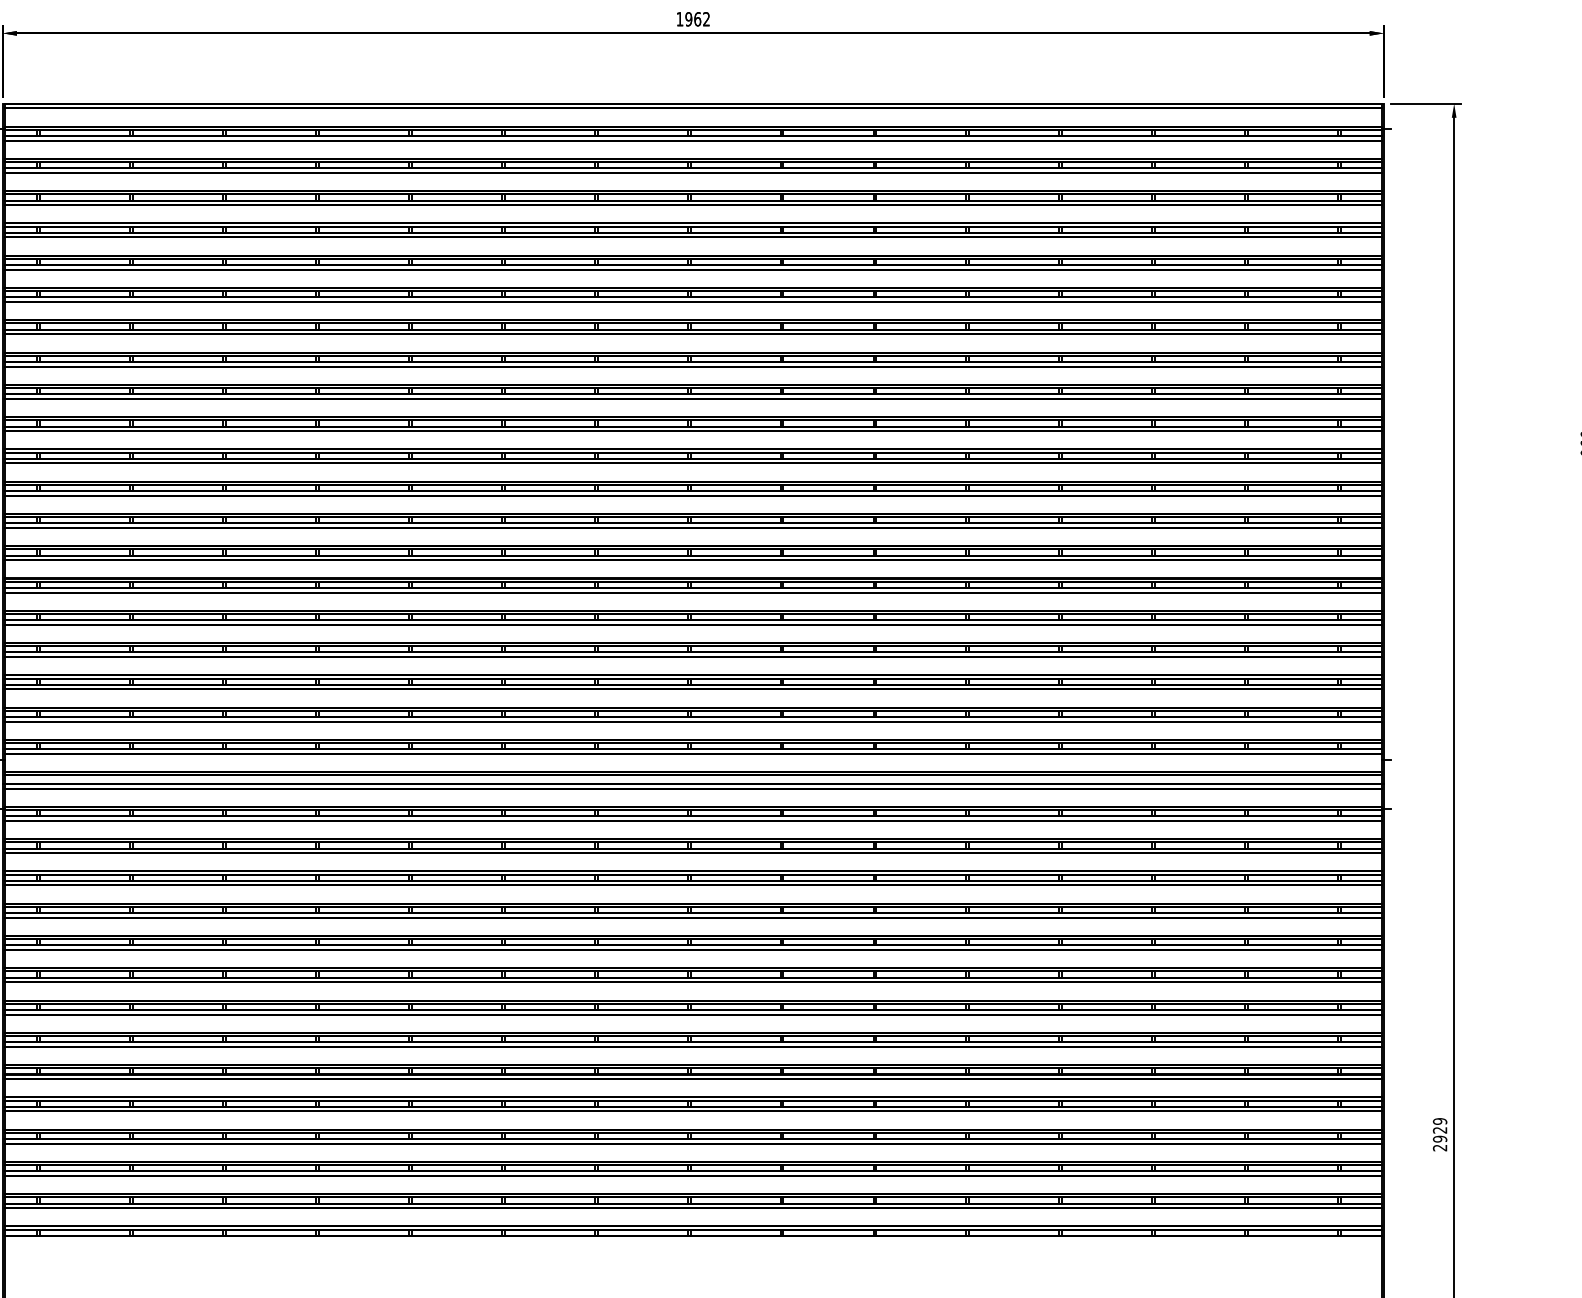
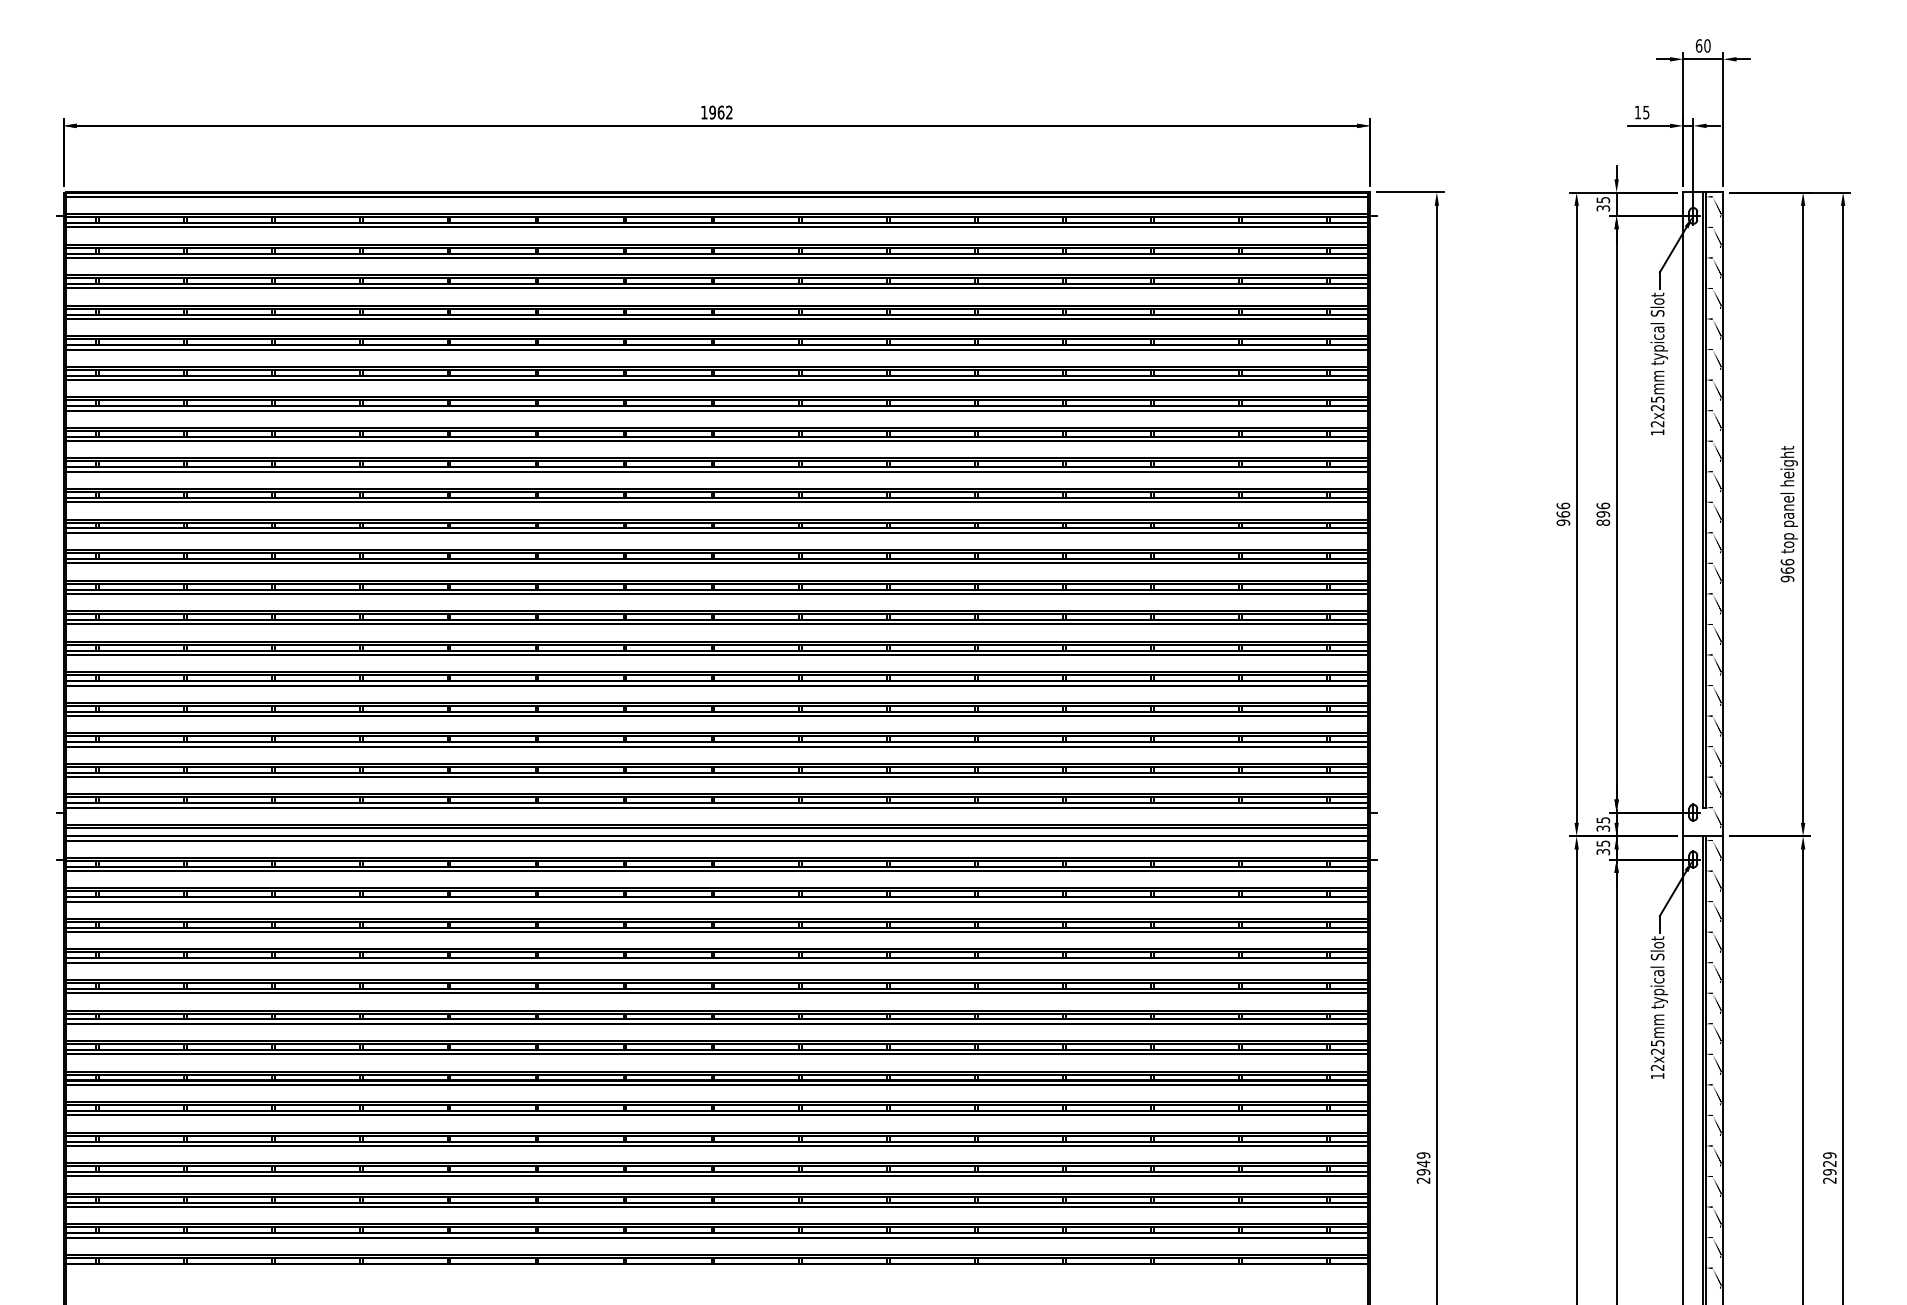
text: (1440, 1129) -> (1423, 1163), 2929 -> 2949

